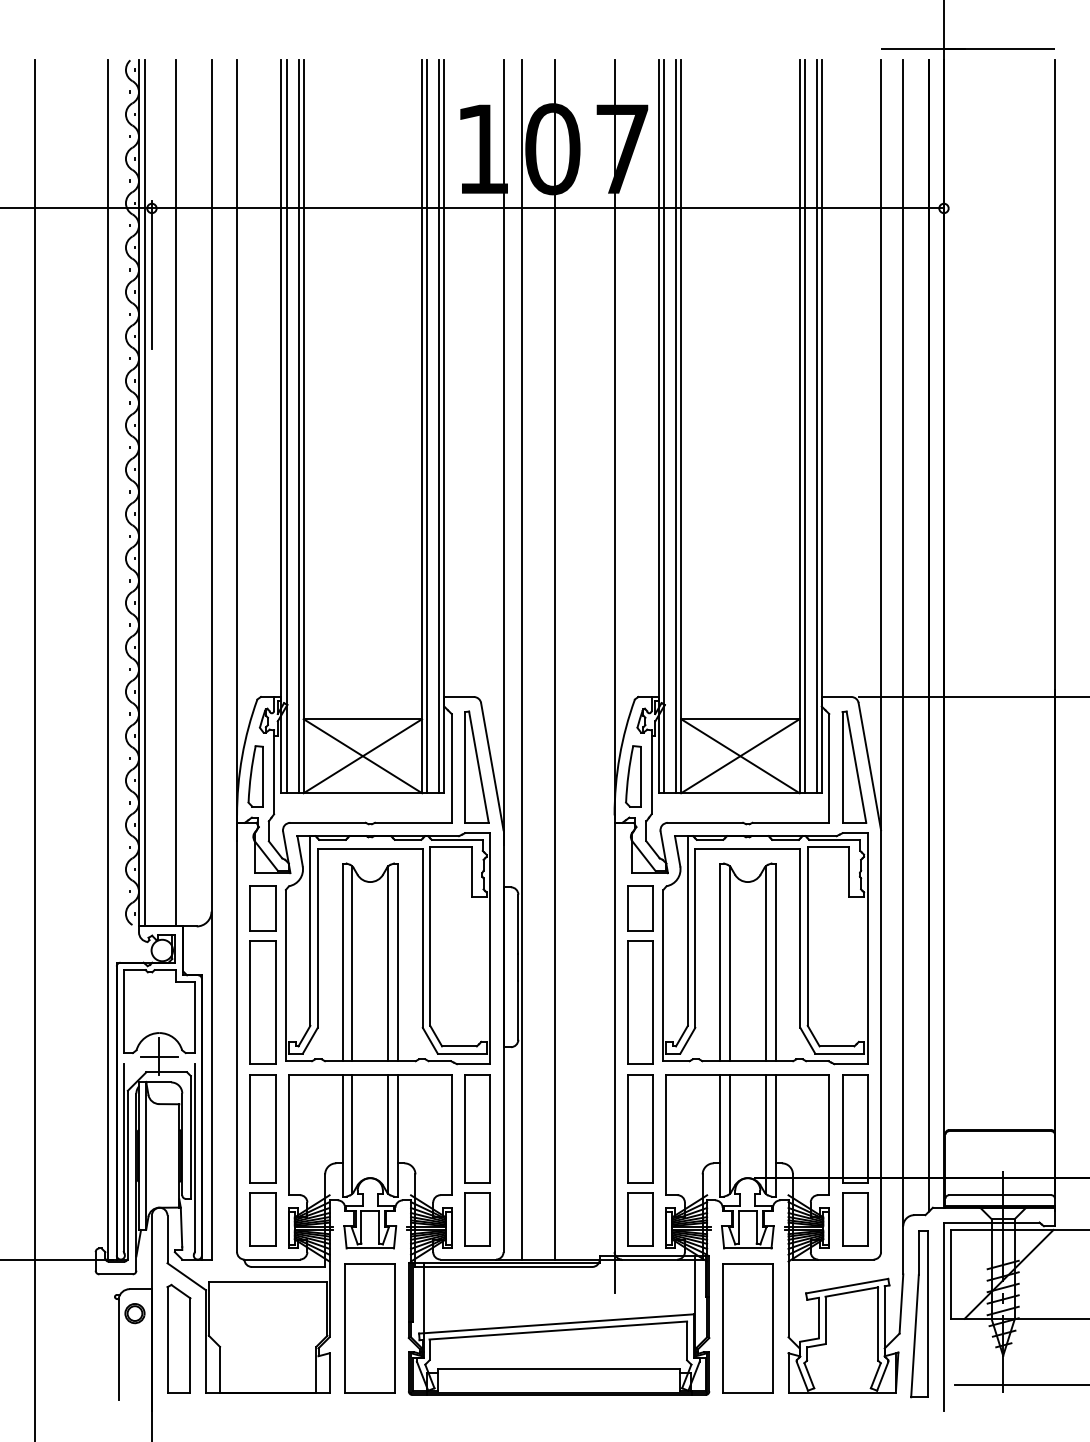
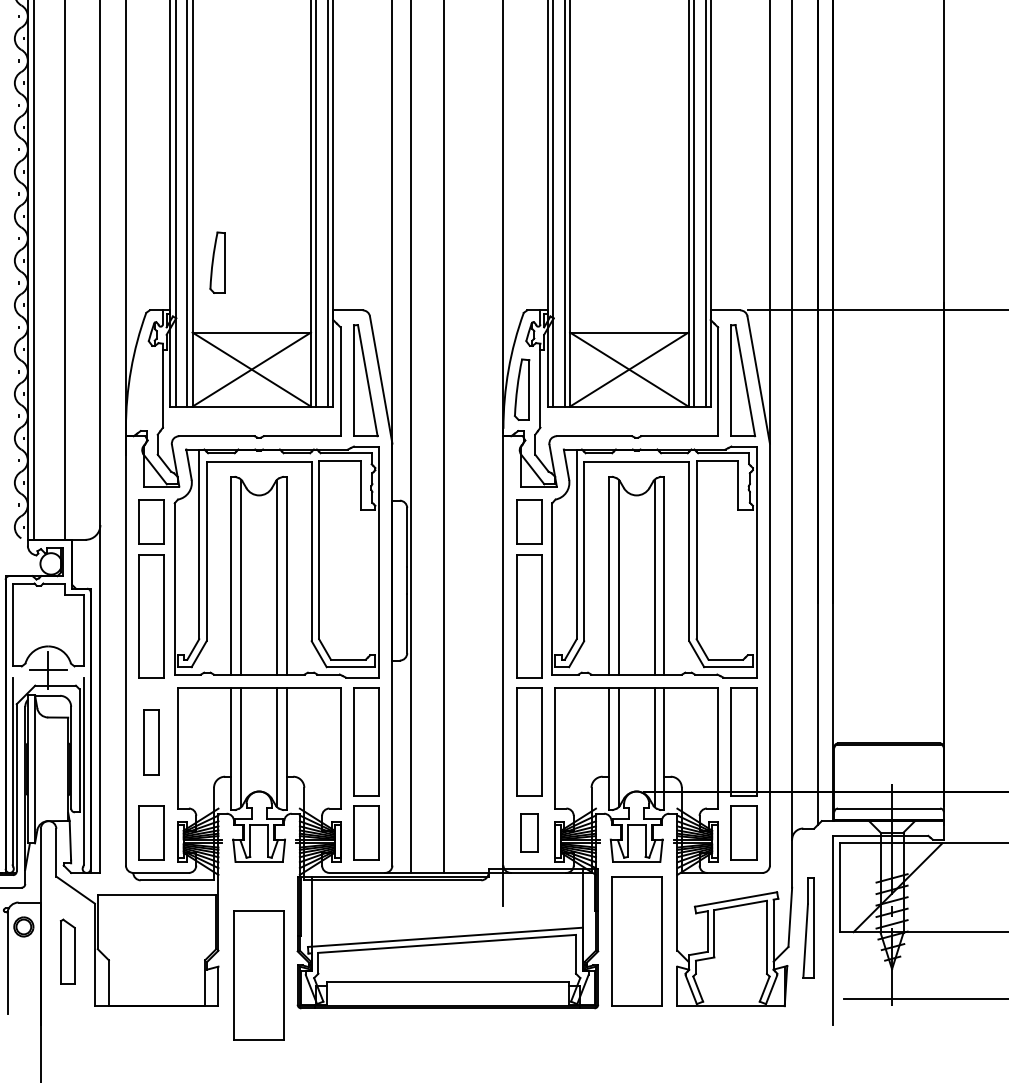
part: (255, 776) -> (217, 262), moved
part: (262, 1128) -> (151, 741), size x0.6
part: (640, 1219) -> (529, 832), size x0.7
part: (919, 1314) -> (808, 927), size x0.6
part: (369, 1328) -> (258, 975), moved
part: (178, 1338) -> (67, 951), size x0.6

